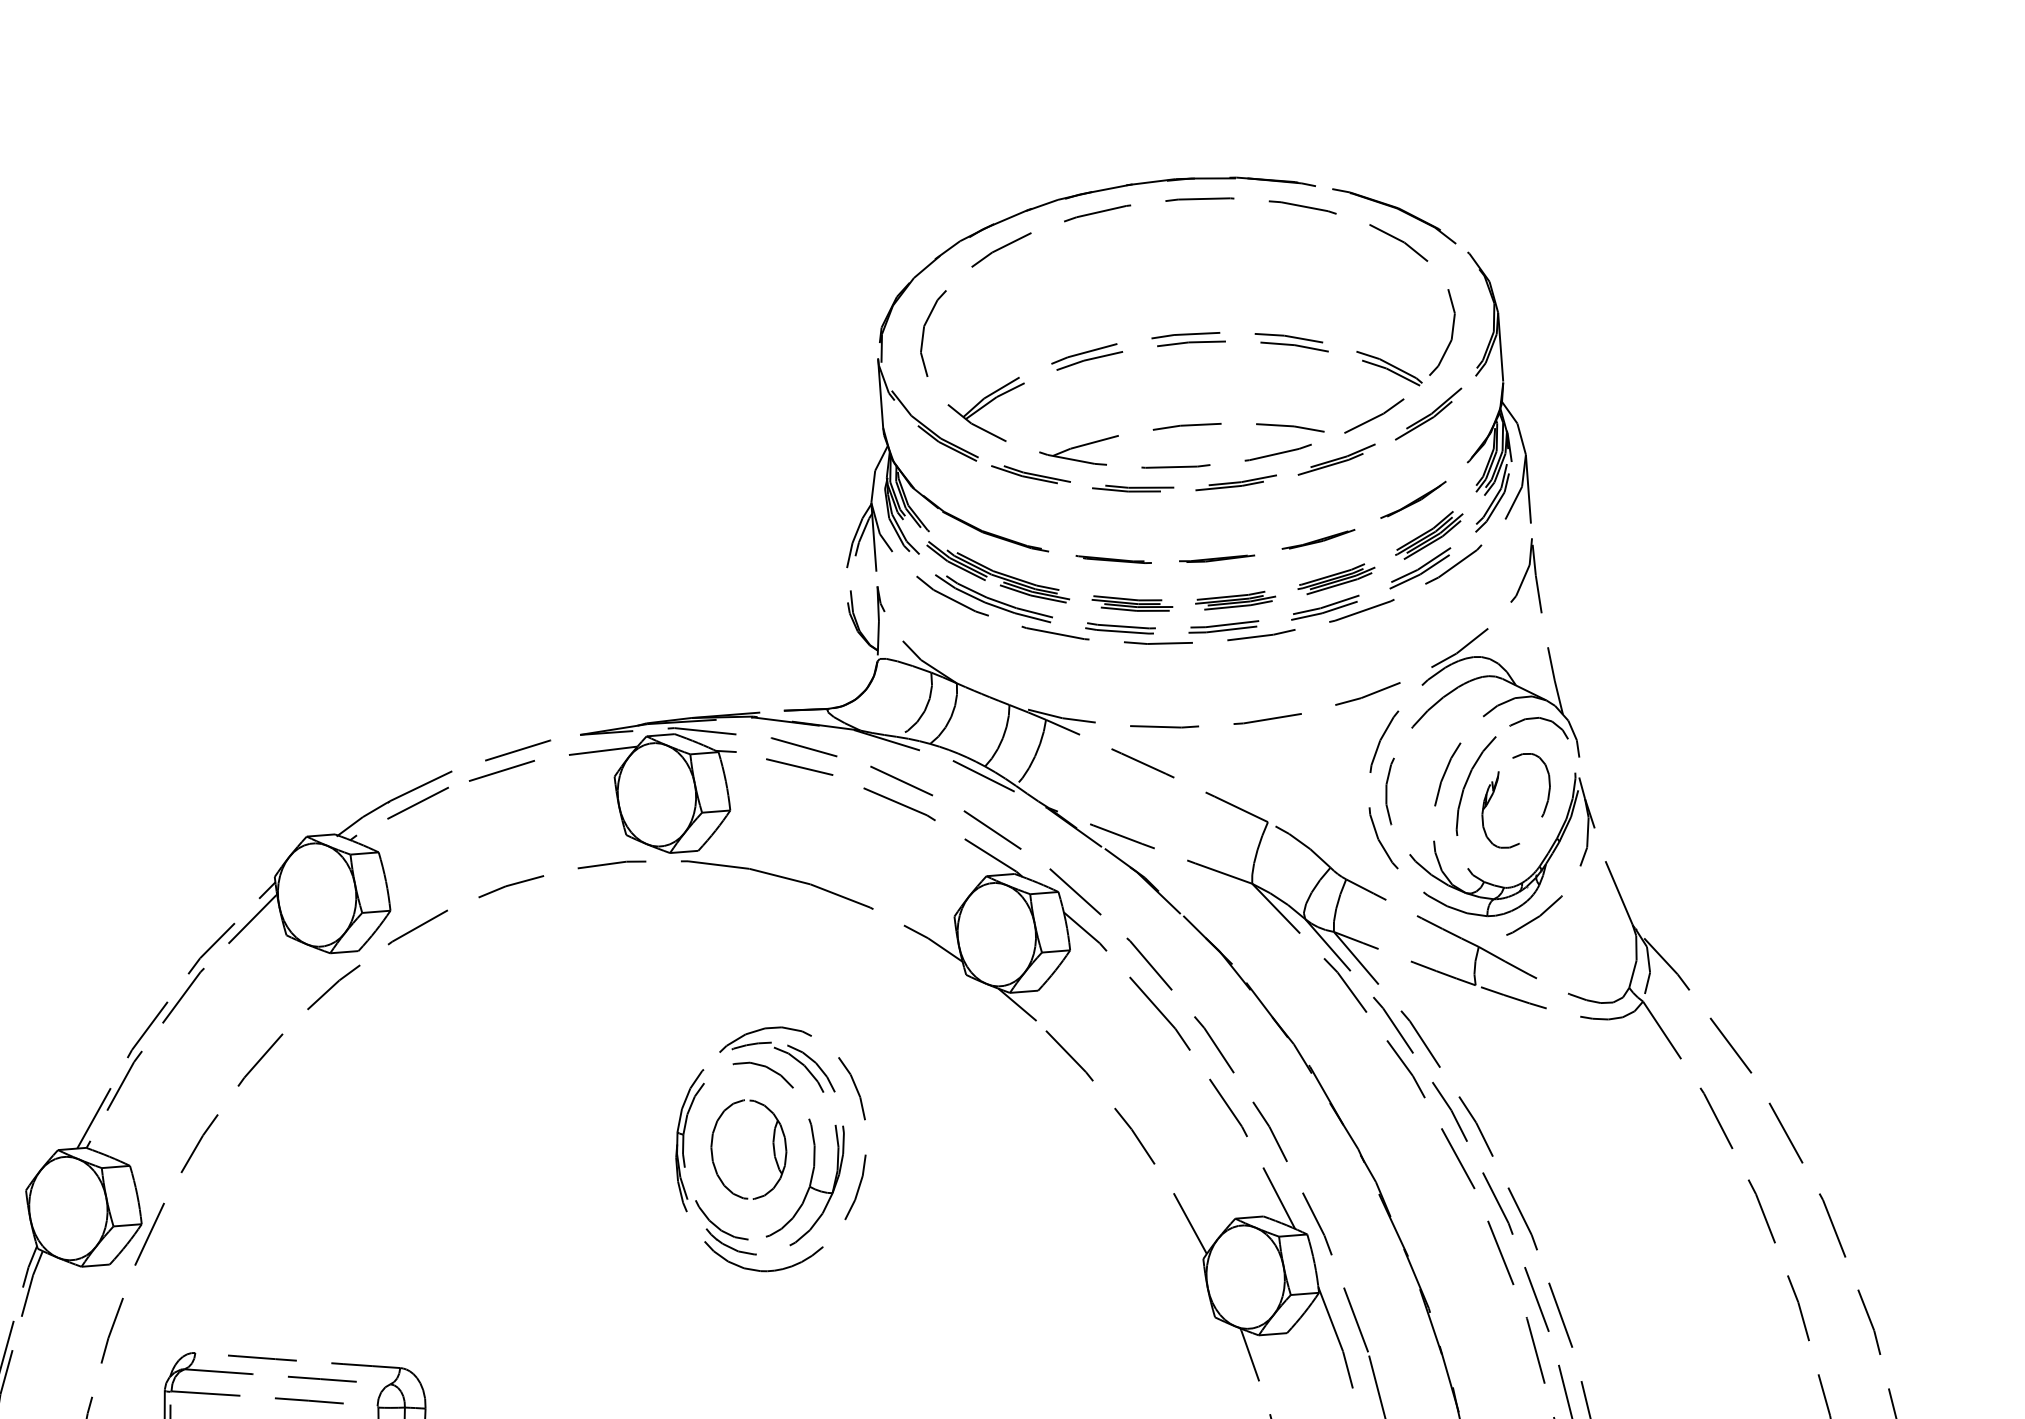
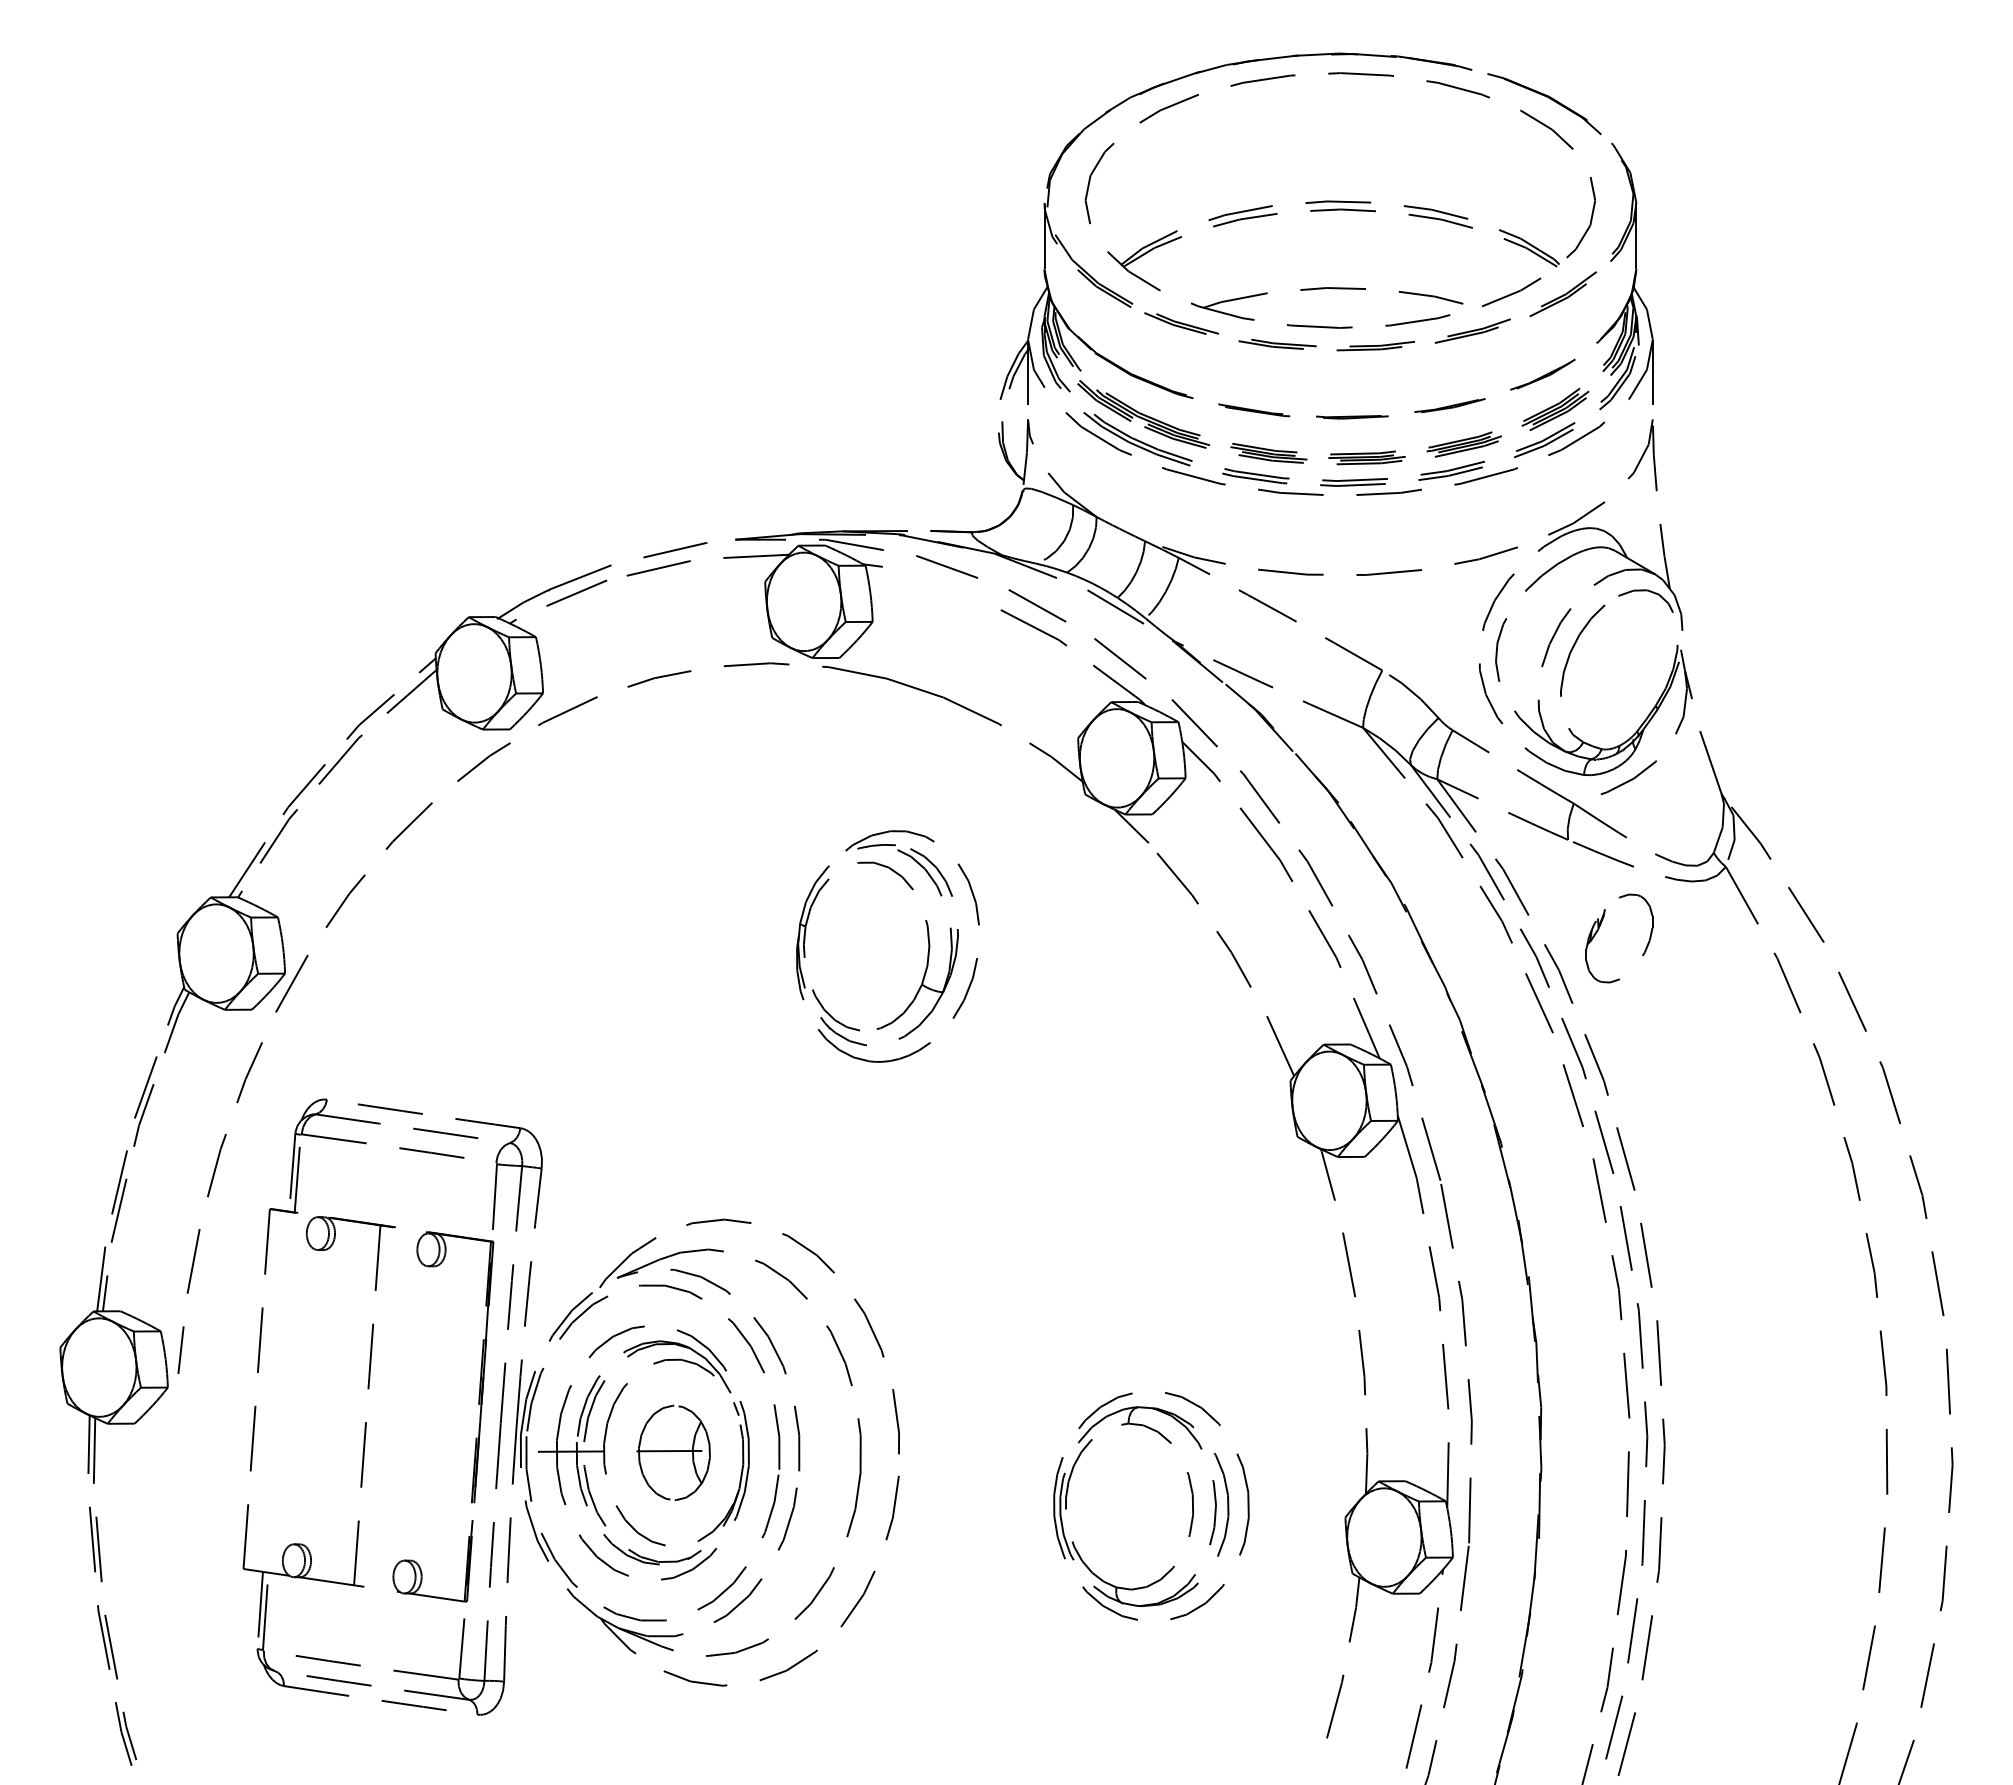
line: (799, 767) -> (941, 585), removed
part: (1494, 792) -> (1599, 929), moved
part: (772, 1148) -> (889, 945), removed

